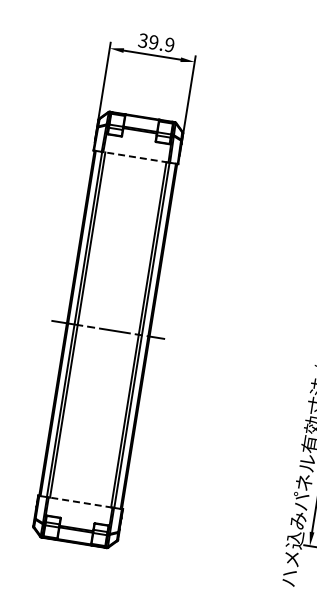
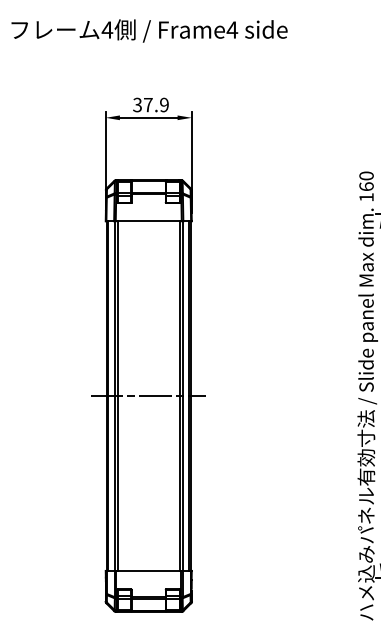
text: (153, 41) -> (147, 104), 39.9 -> 37.9
line: (135, 157) -> (148, 221), dashed -> solid
line: (80, 502) -> (148, 570), dashed -> solid

